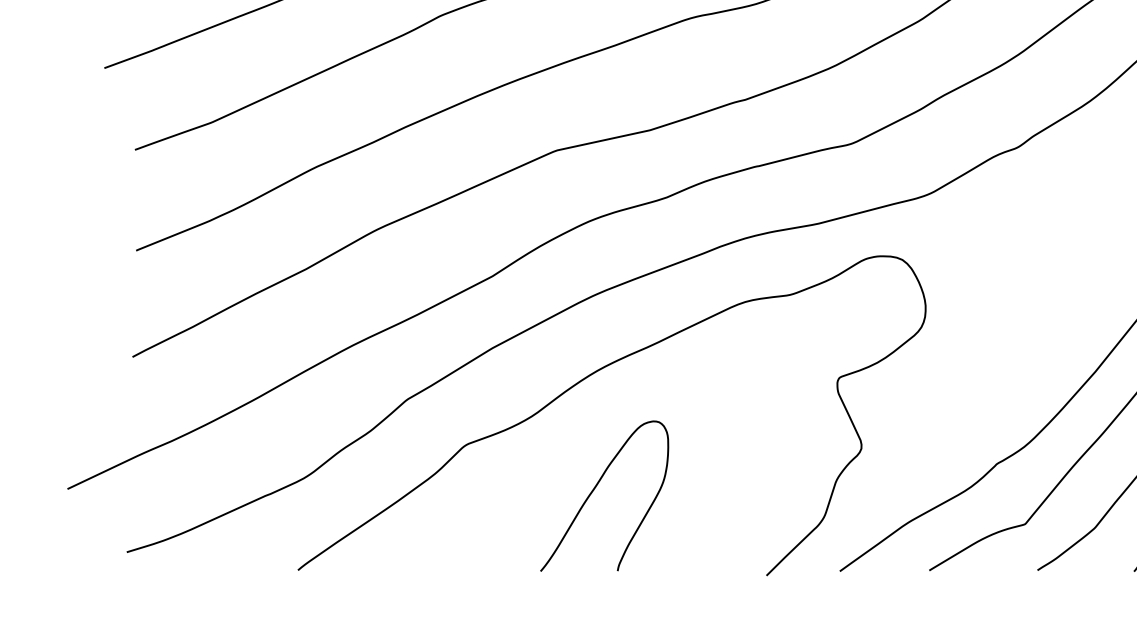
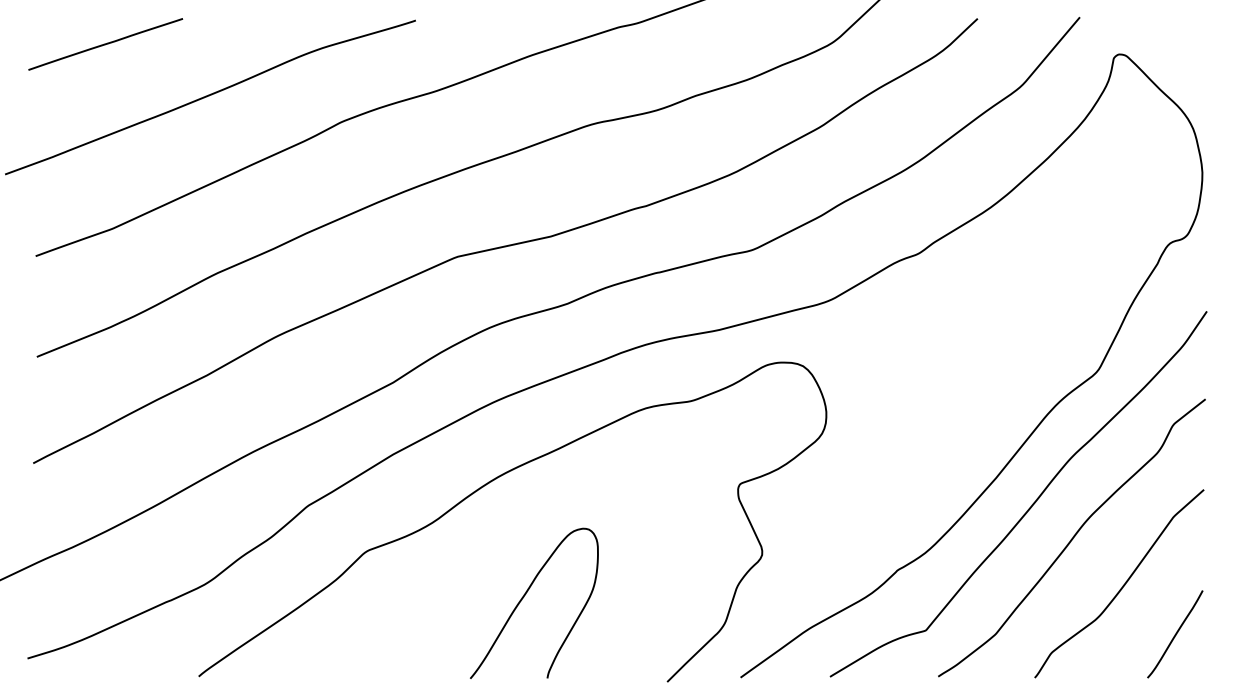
curve: (594, 490) -> (524, 597), moved

